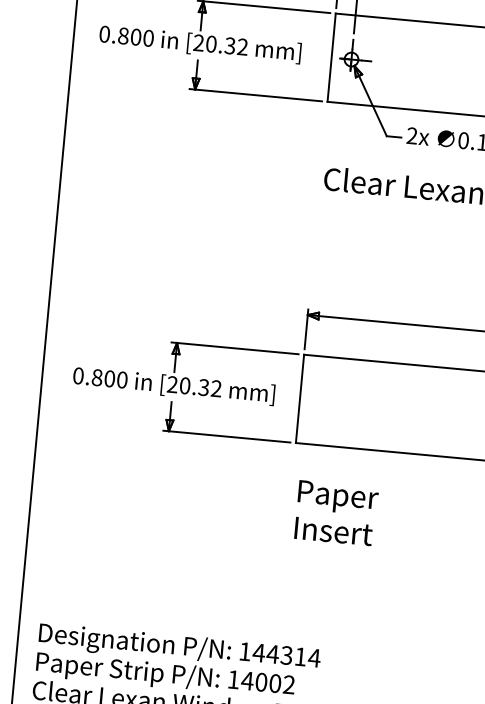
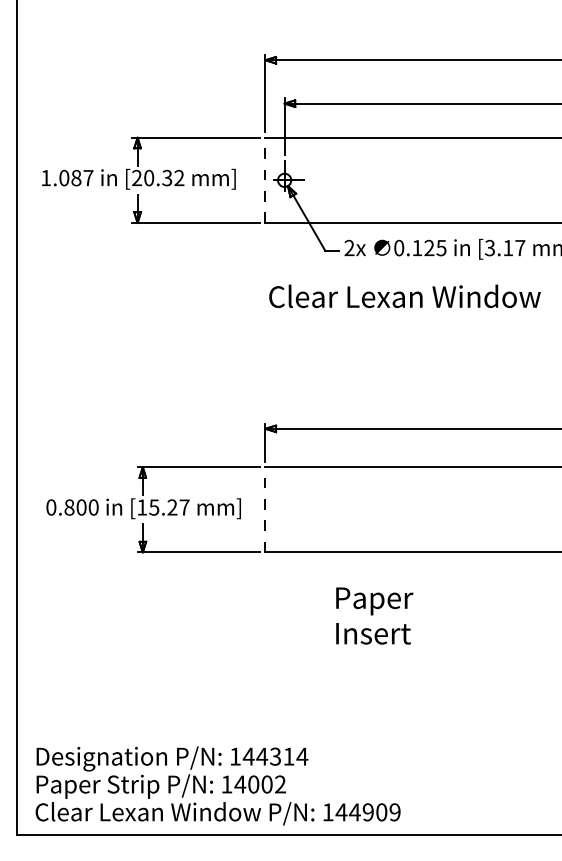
text: (126, 35) -> (67, 177), 0.800 -> 1.087
line: (331, 57) -> (265, 180), solid -> dashed
text: (194, 386) -> (163, 507), [20.32 -> [15.27
line: (300, 398) -> (265, 509), solid -> dashed
text: (336, 512) -> (374, 615), moved

